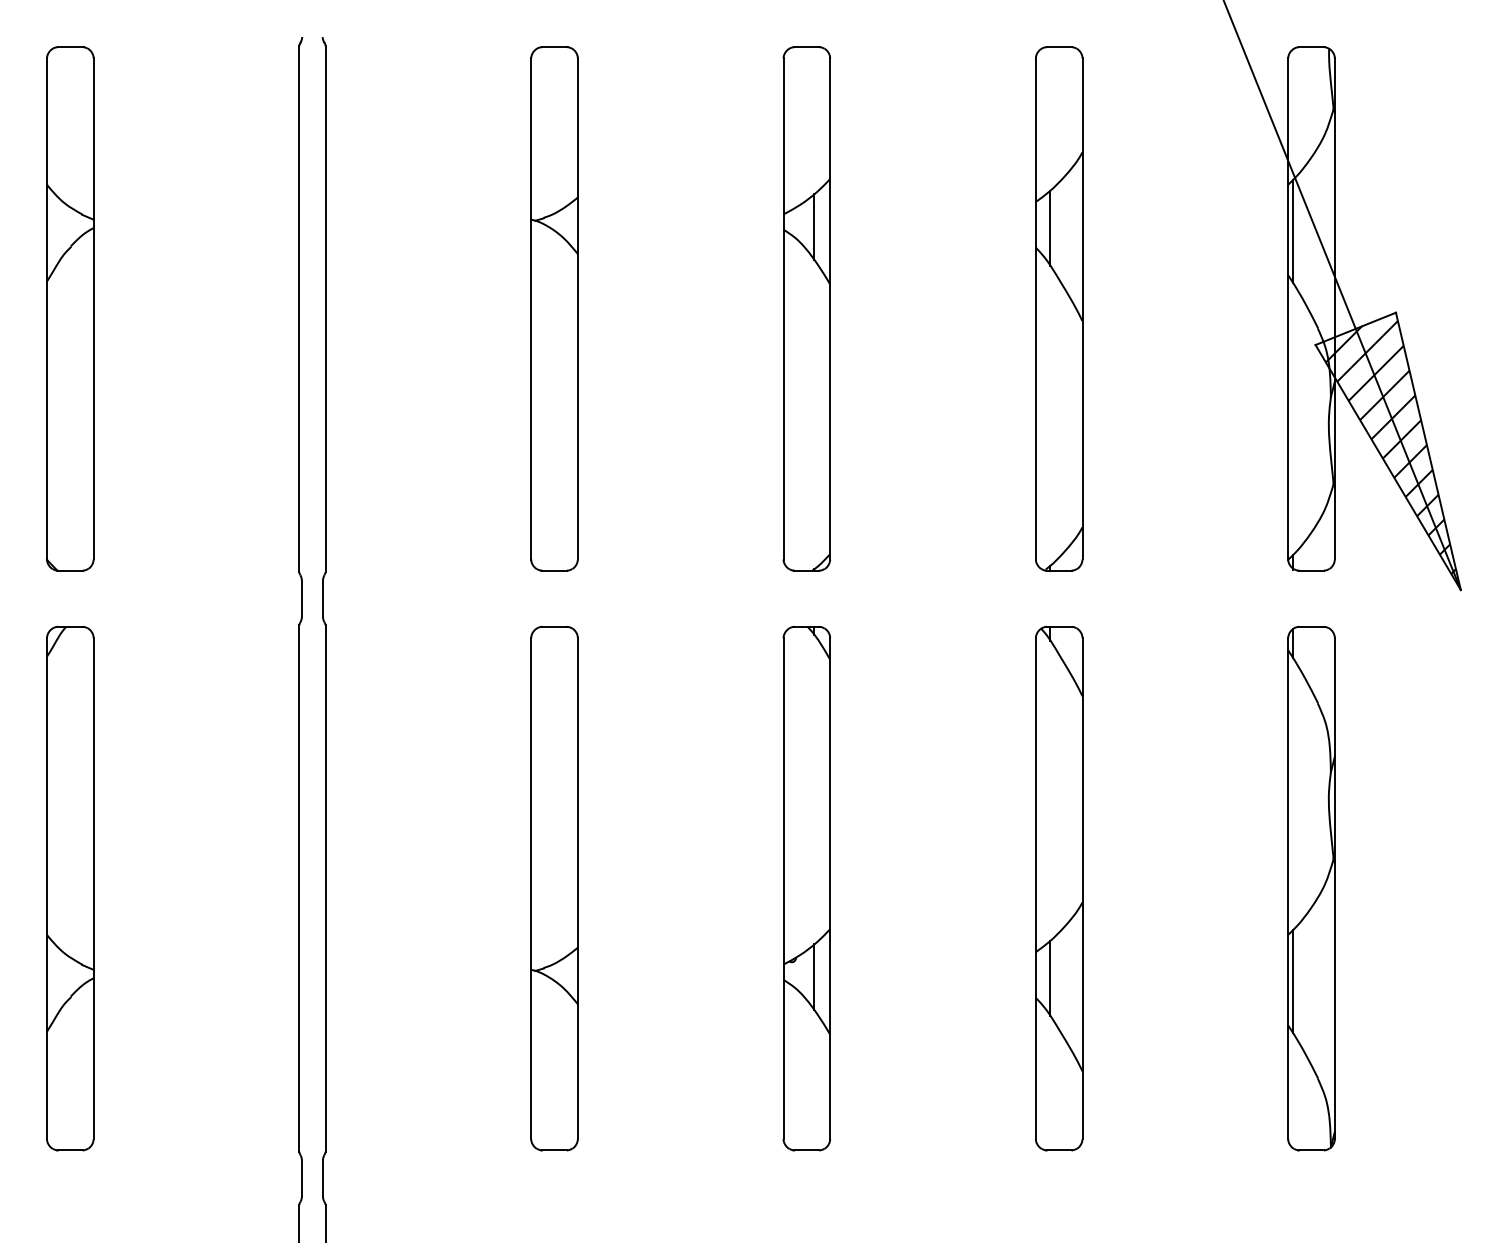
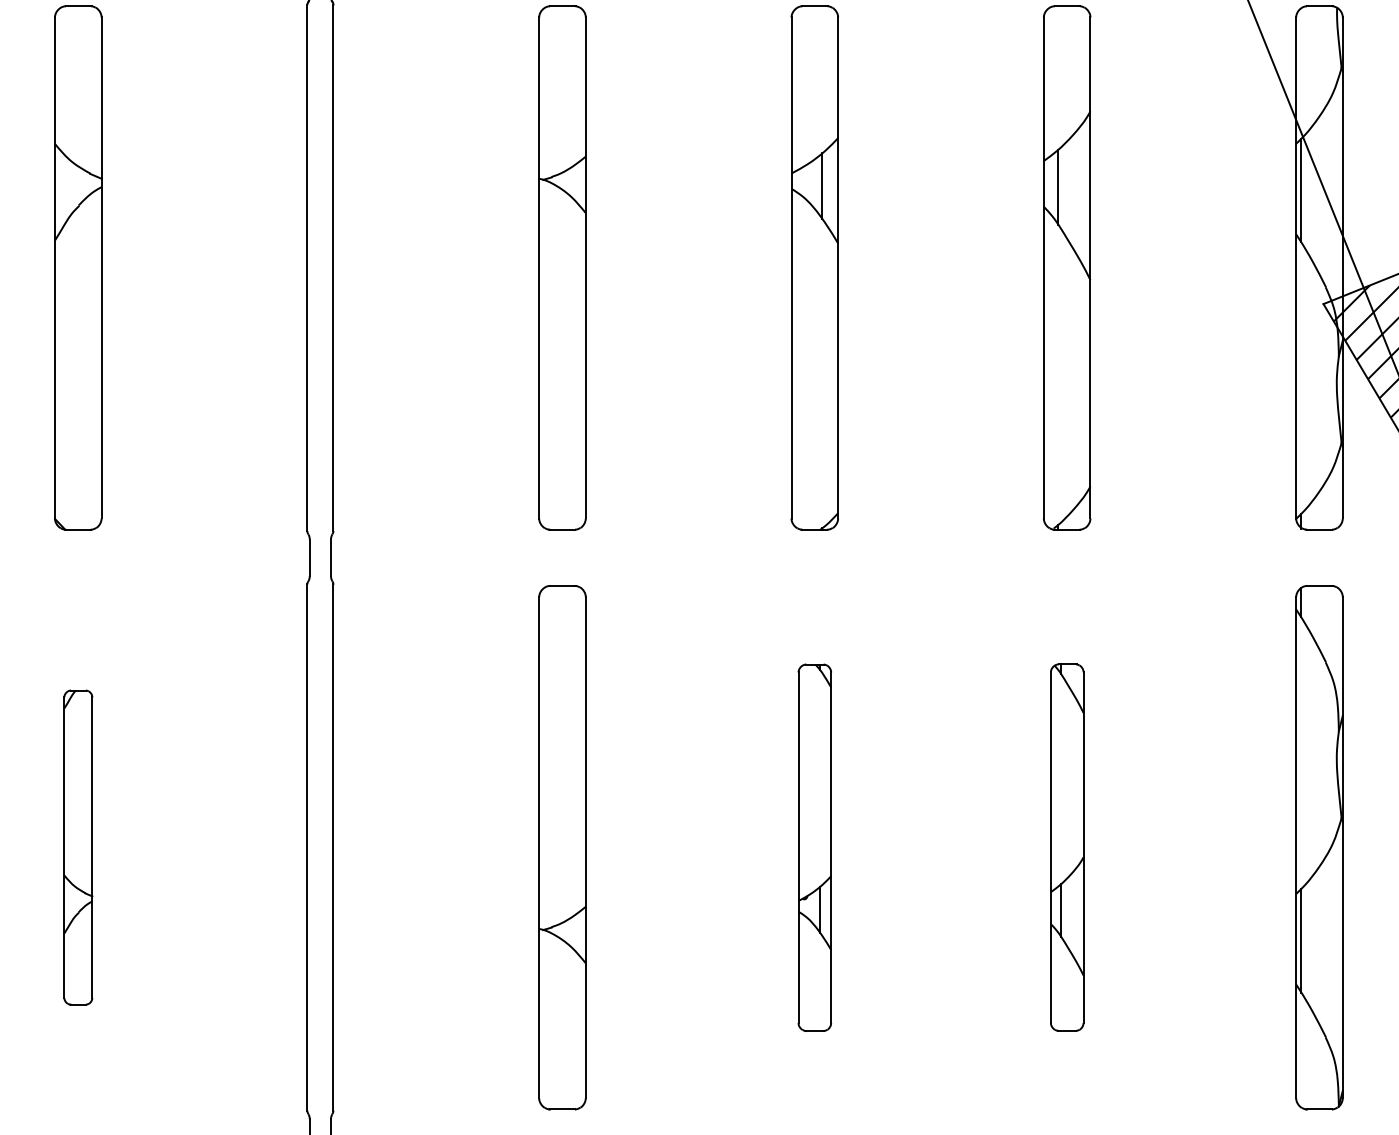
part: (70, 888) -> (78, 847), size x0.6
part: (806, 888) -> (814, 847), size x0.7
part: (1059, 888) -> (1067, 847), size x0.7

